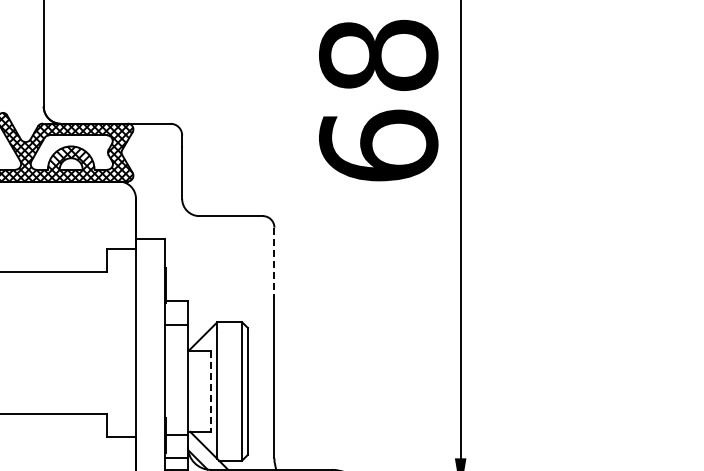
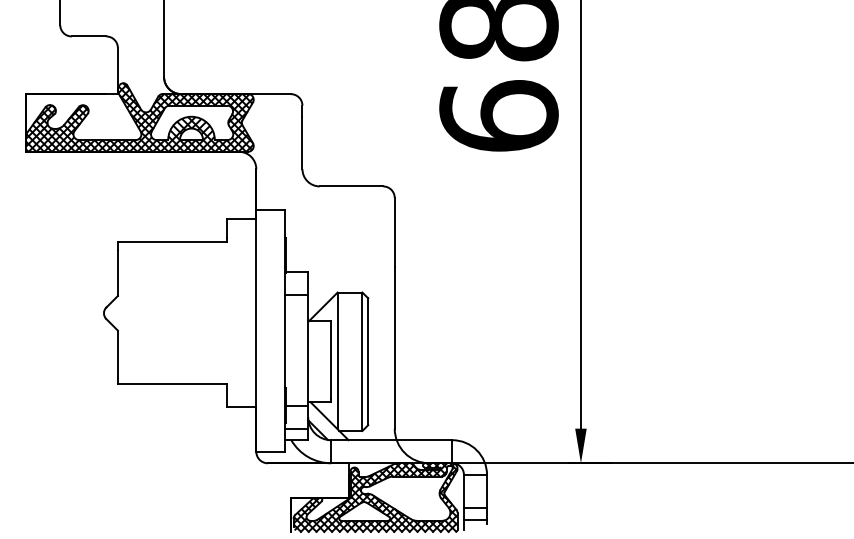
line: (274, 262) -> (394, 232), dashed -> solid
line: (211, 390) -> (331, 360), dashed -> solid

